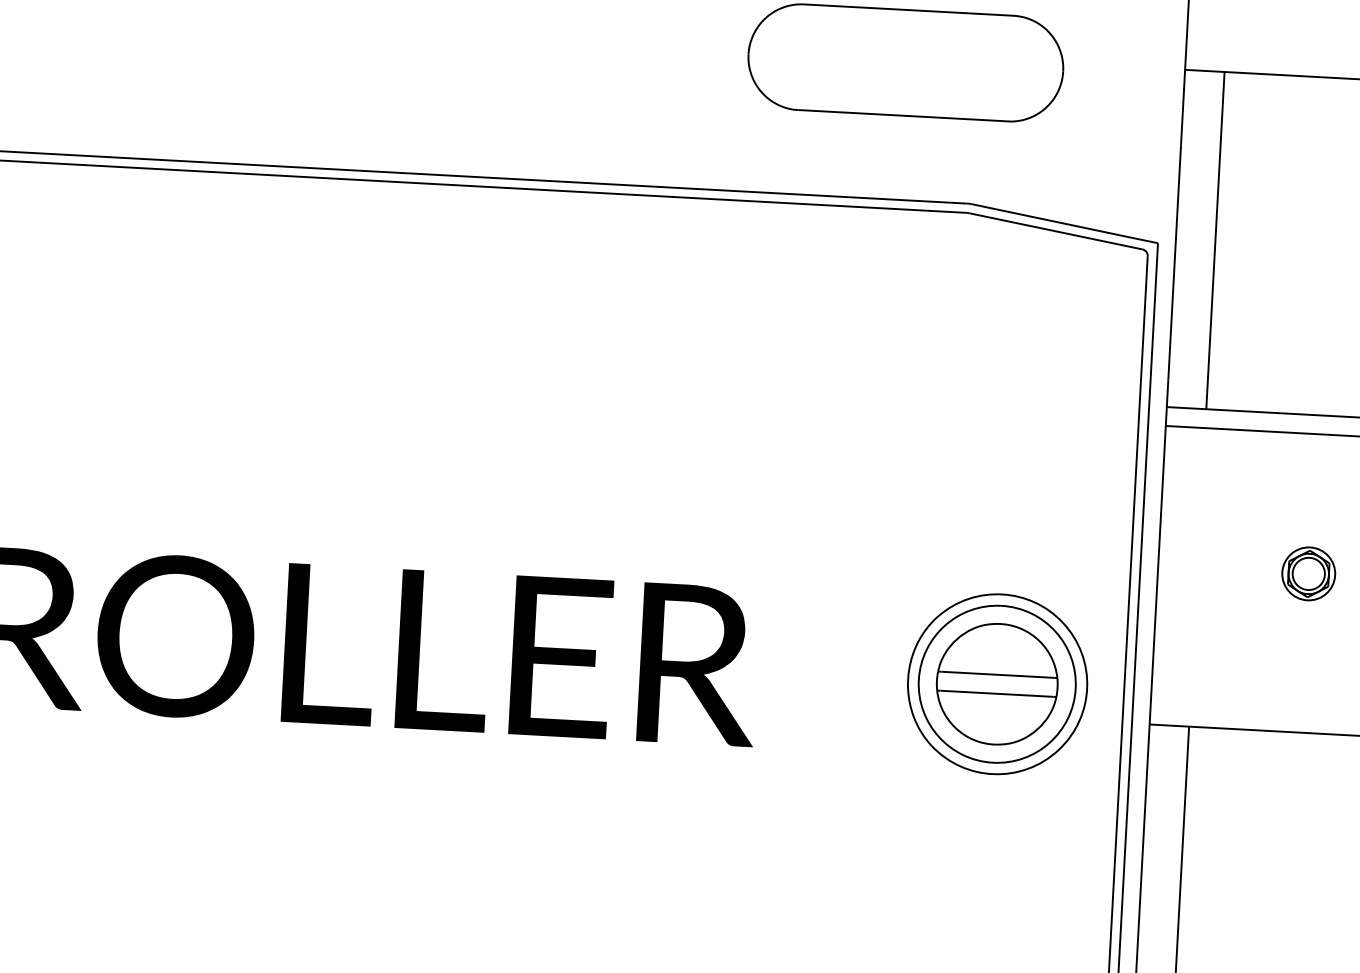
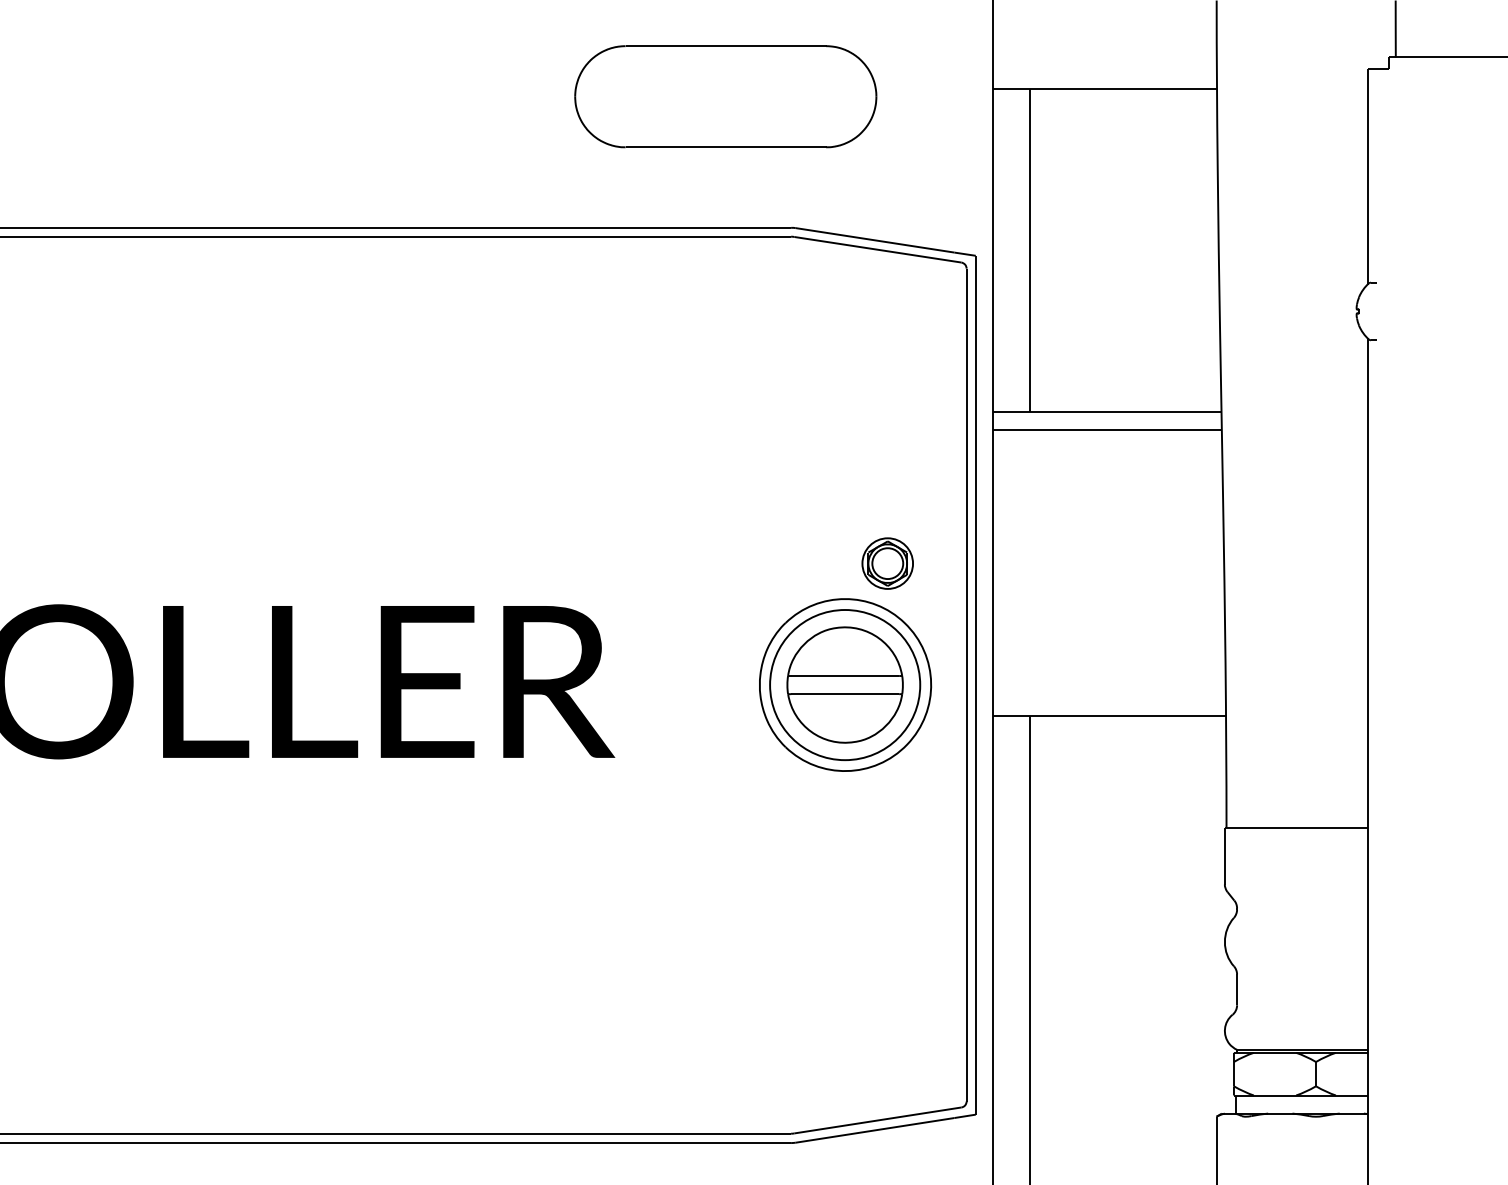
part: (1308, 573) -> (887, 563), moved

